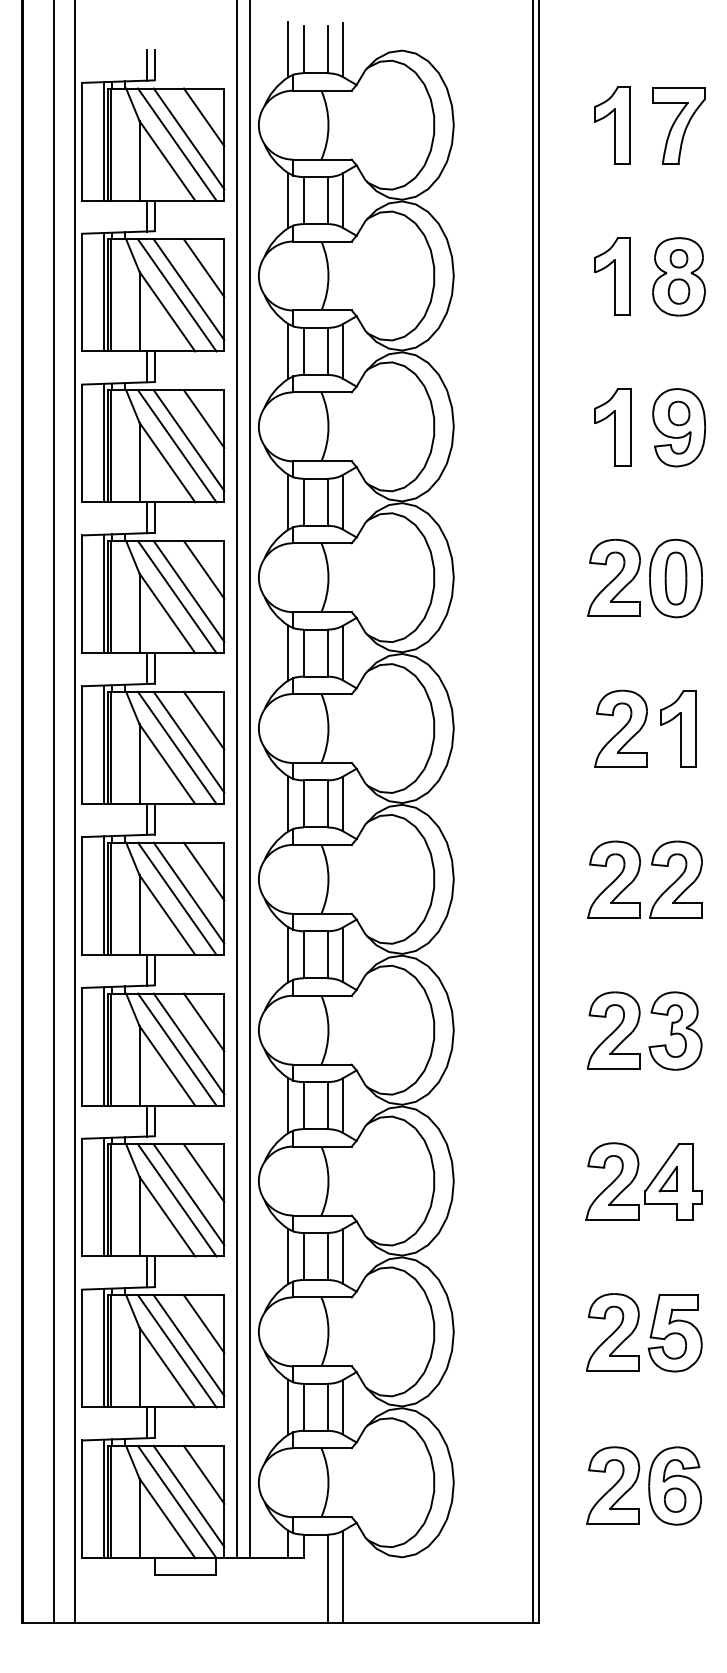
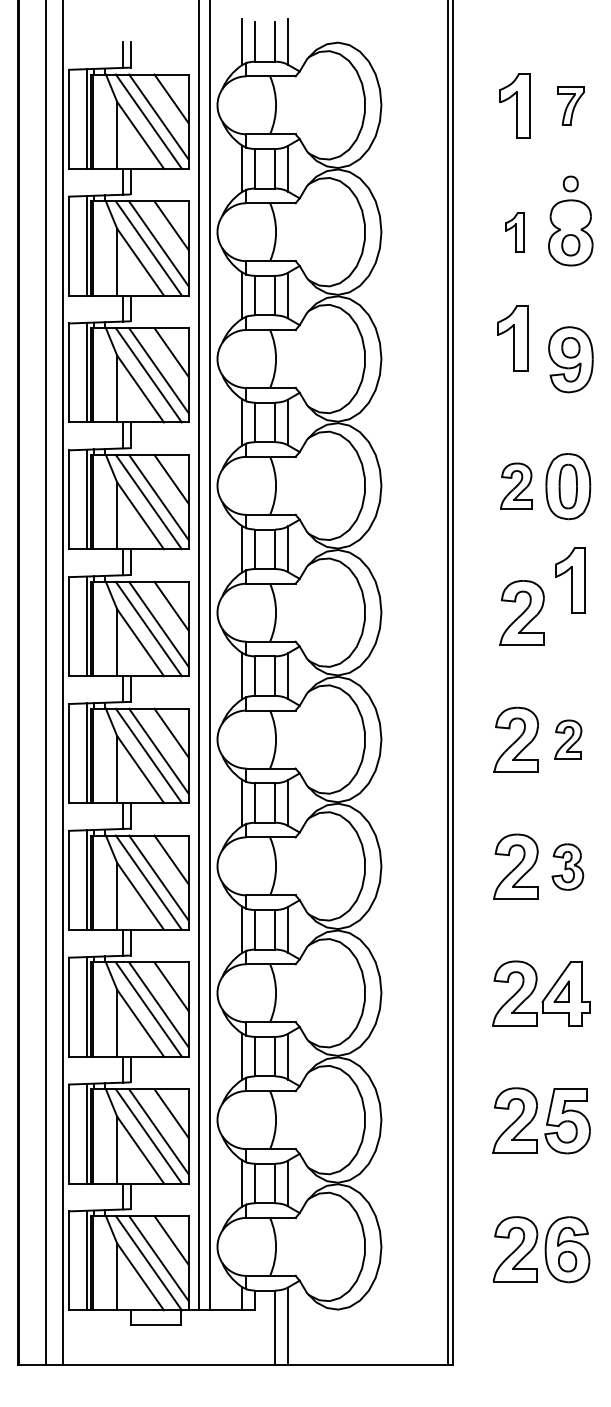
part: (678, 125) -> (570, 105), size x0.6
part: (678, 258) -> (570, 183), moved
part: (612, 276) -> (514, 232), size x0.6
part: (612, 427) -> (512, 338), moved
part: (613, 577) -> (515, 485), size x0.7
part: (678, 728) -> (570, 579), moved
part: (675, 879) -> (567, 739), size x0.6
part: (675, 1030) -> (567, 866), size x0.7

